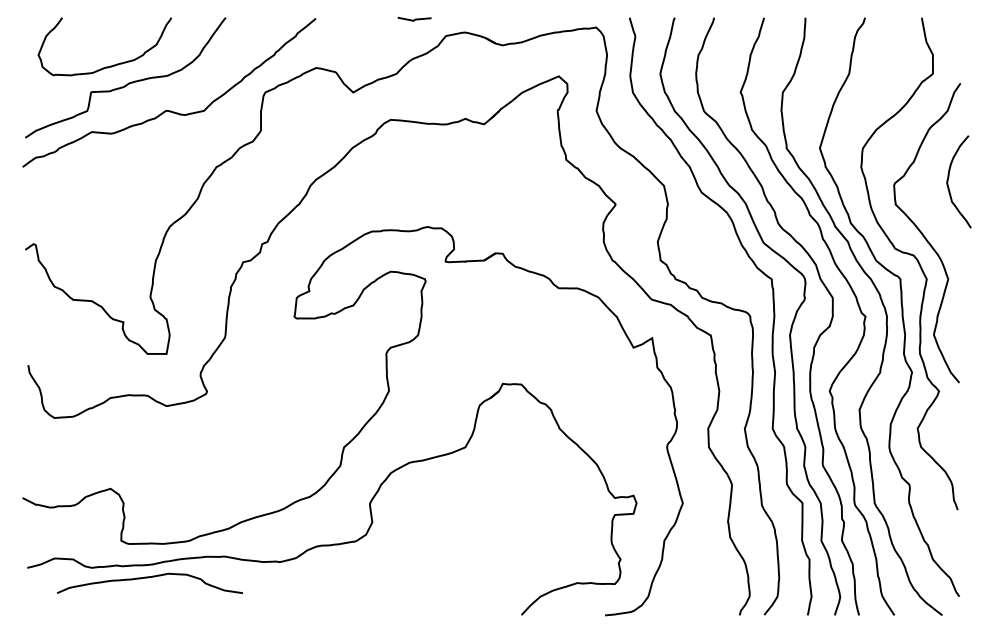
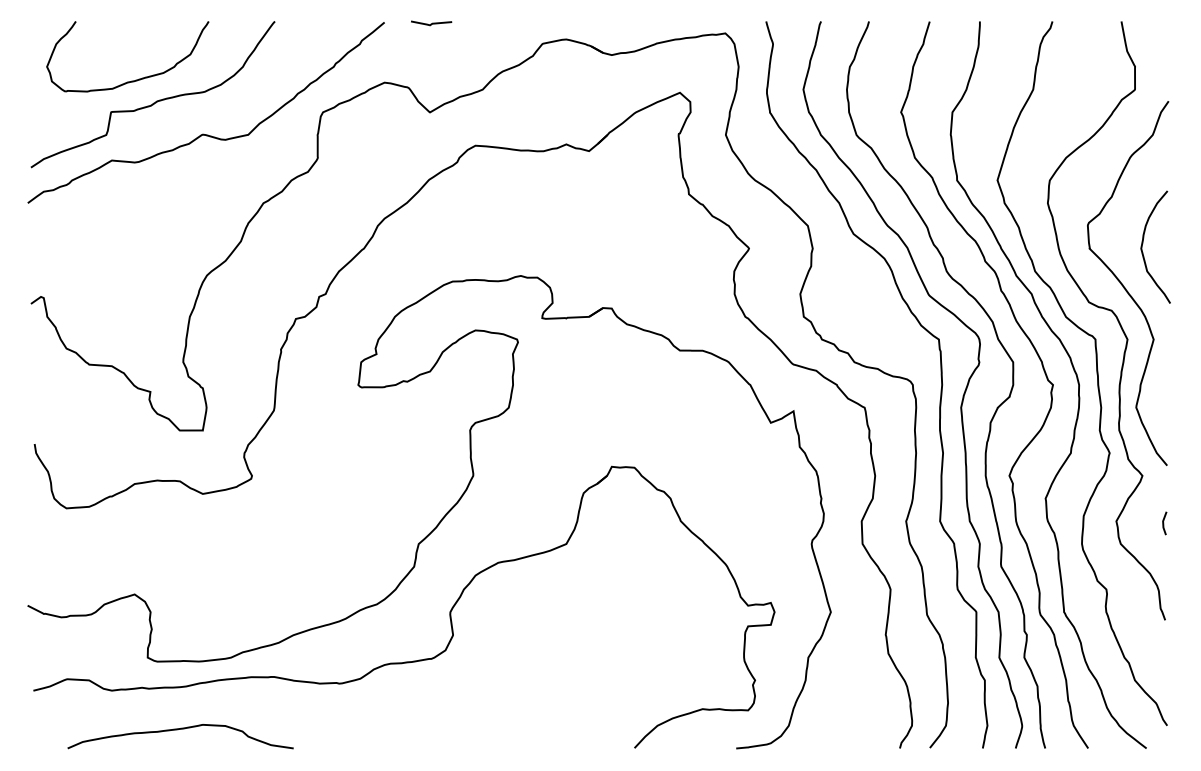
line: (414, 19) -> (431, 23), moved
curve: (948, 178) -> (1143, 243), moved
line: (957, 430) -> (1164, 523), added
curve: (147, 578) -> (177, 730), moved

